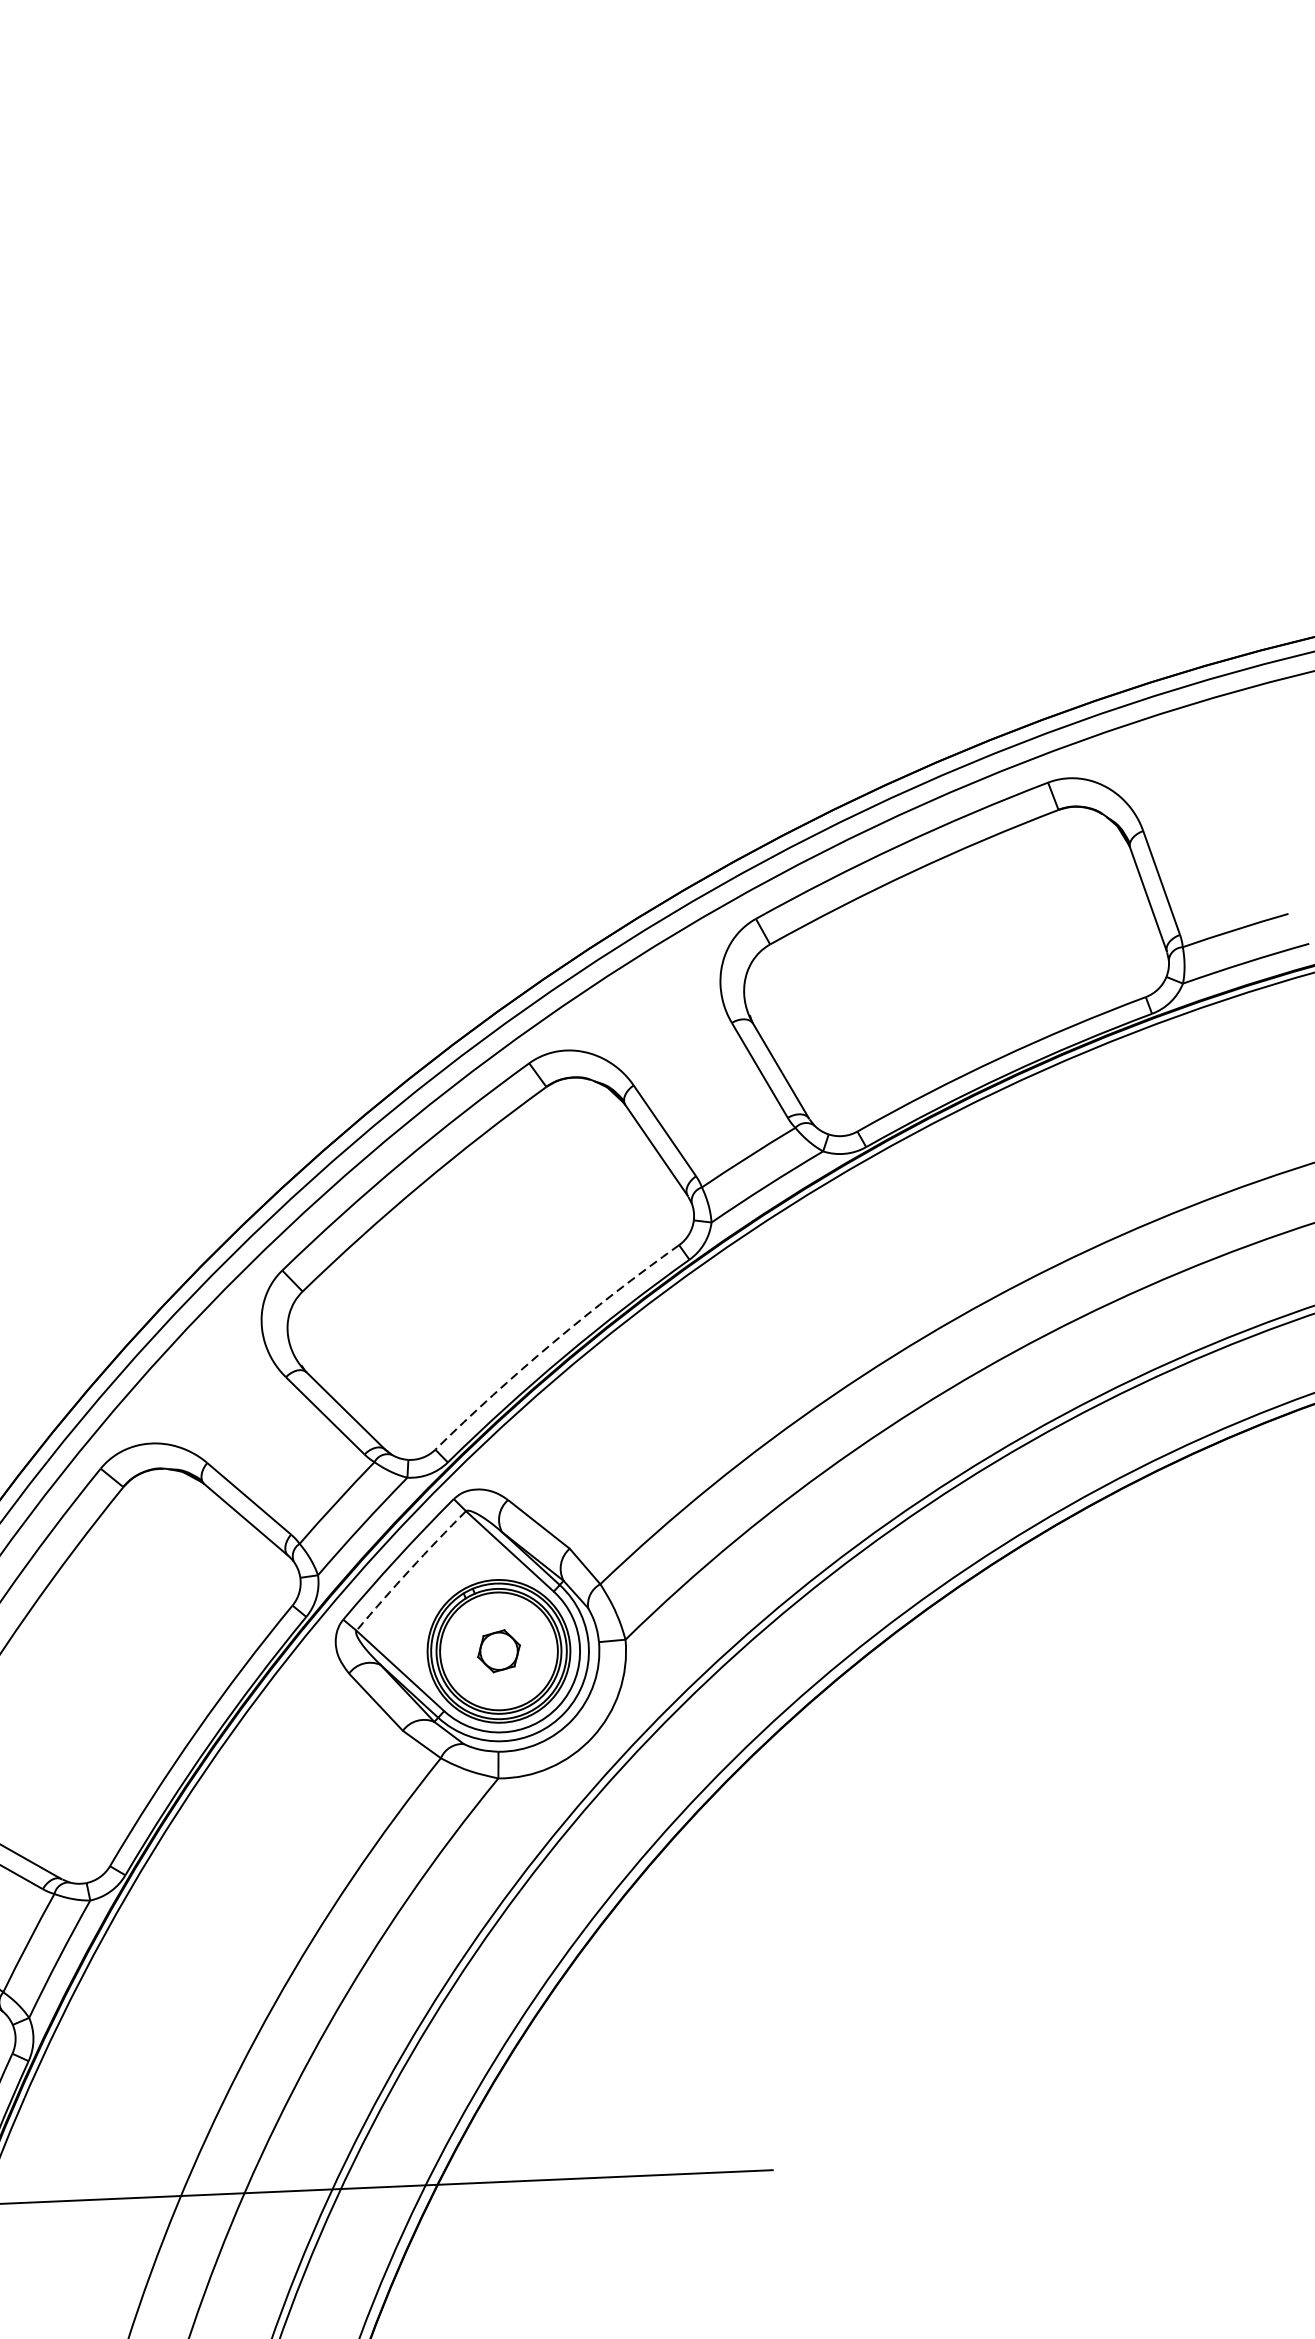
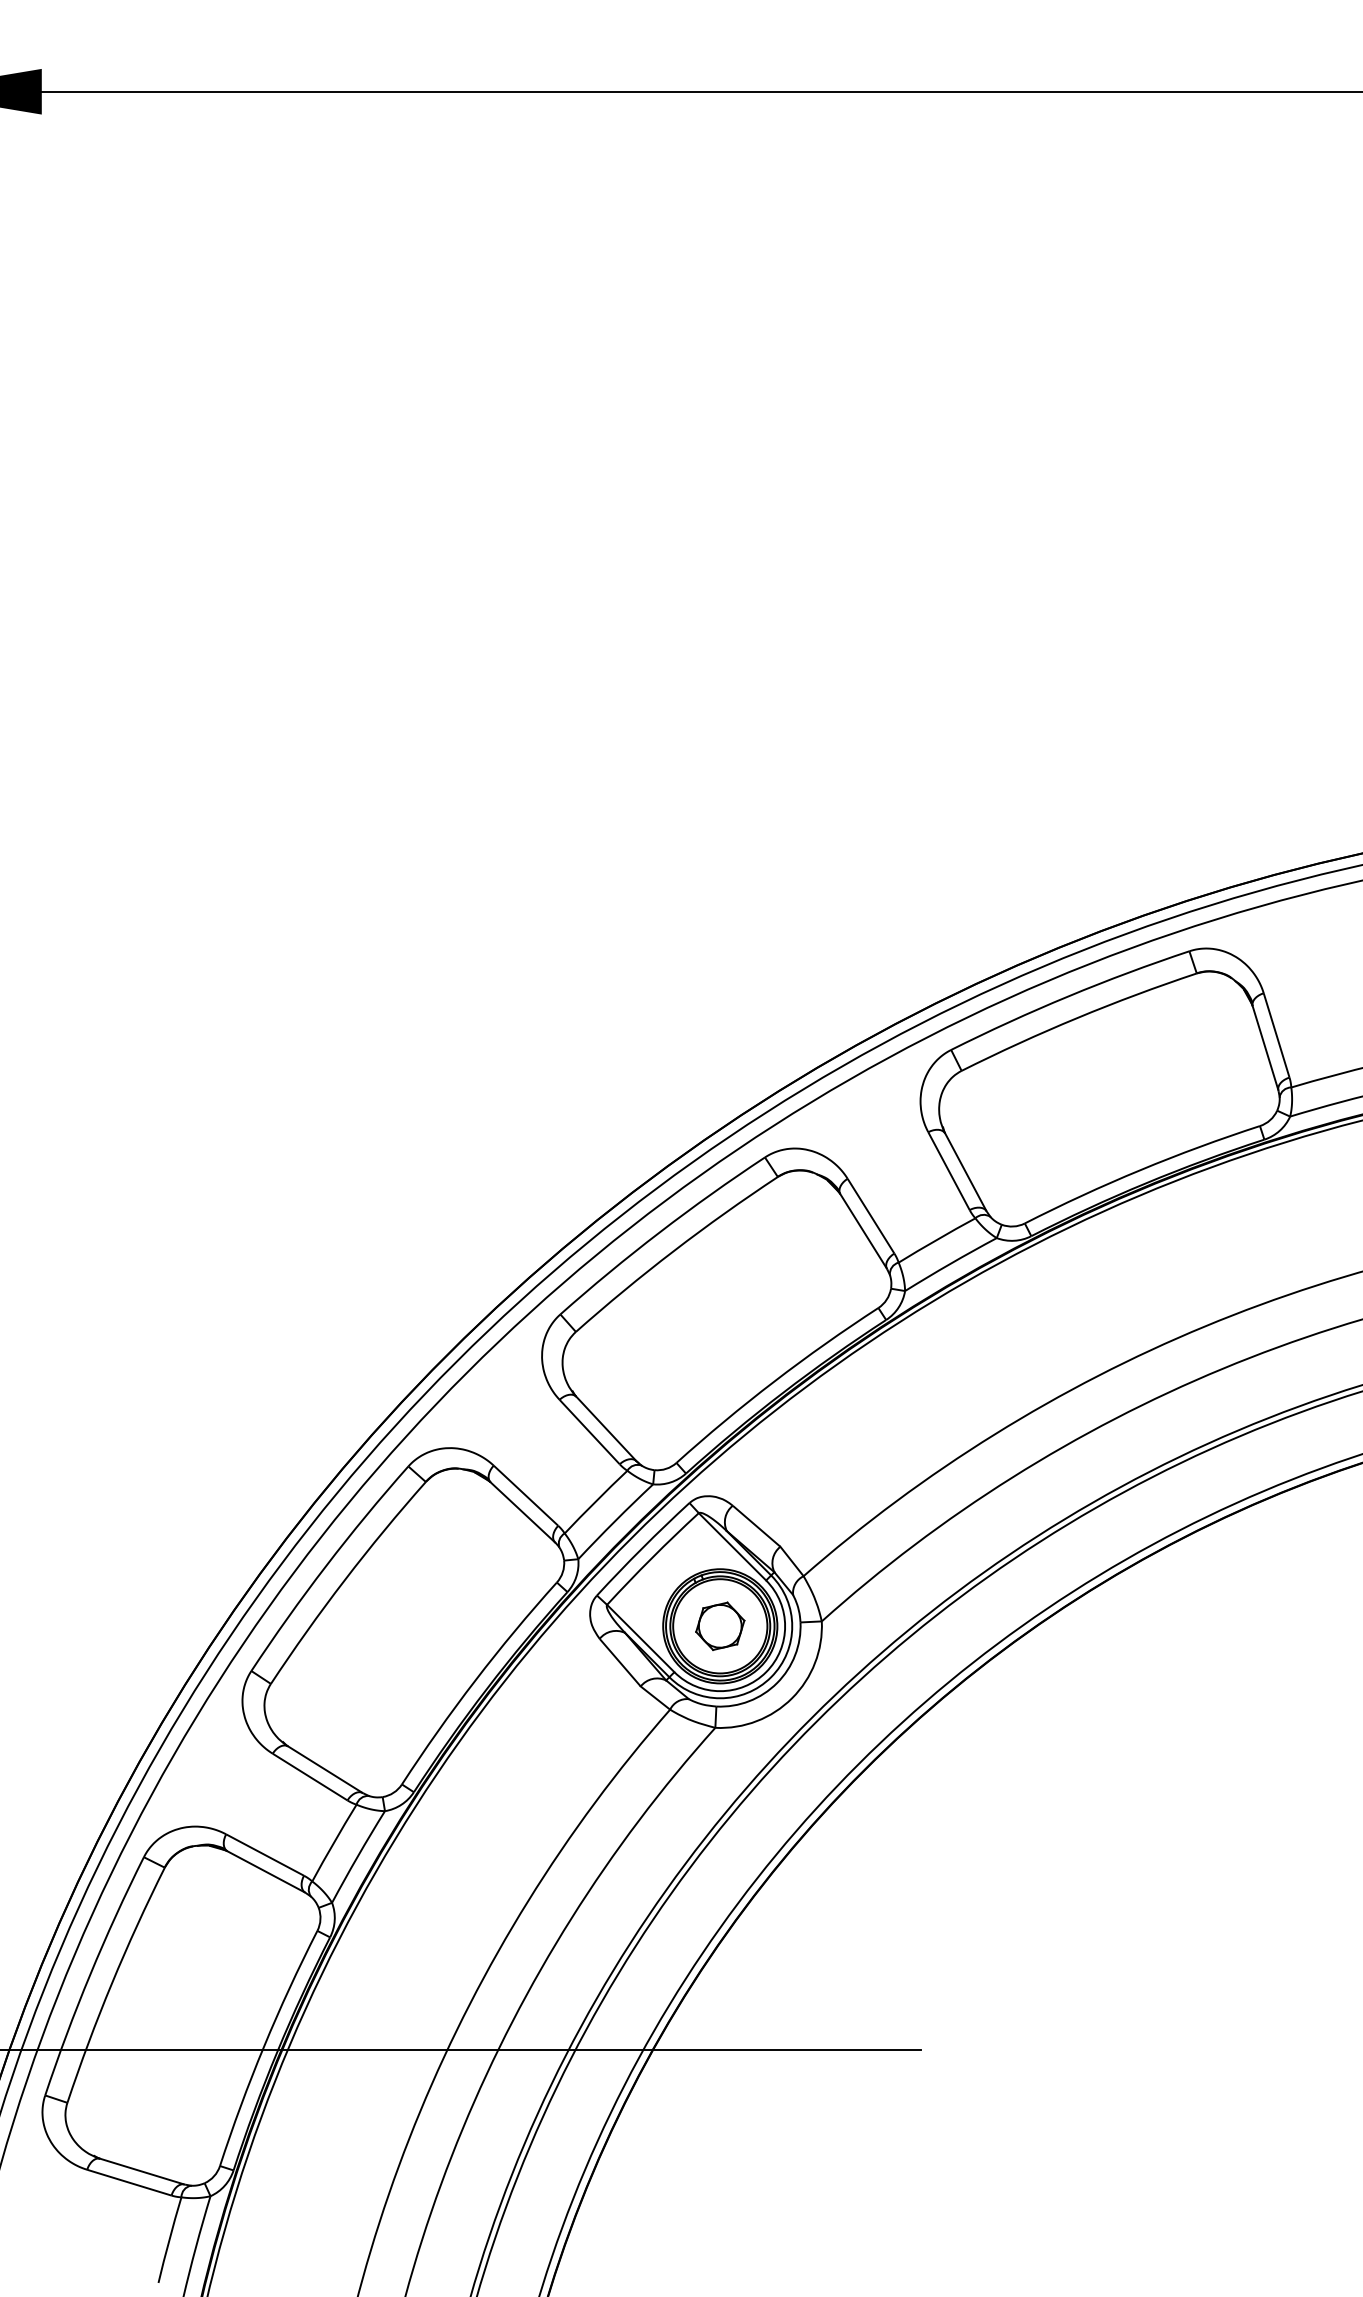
arc: (553, 1342) -> (774, 1381), dashed -> solid
arc: (410, 1570) -> (652, 1558), dashed -> solid
part: (499, 1650) -> (720, 1625), size x1.43

